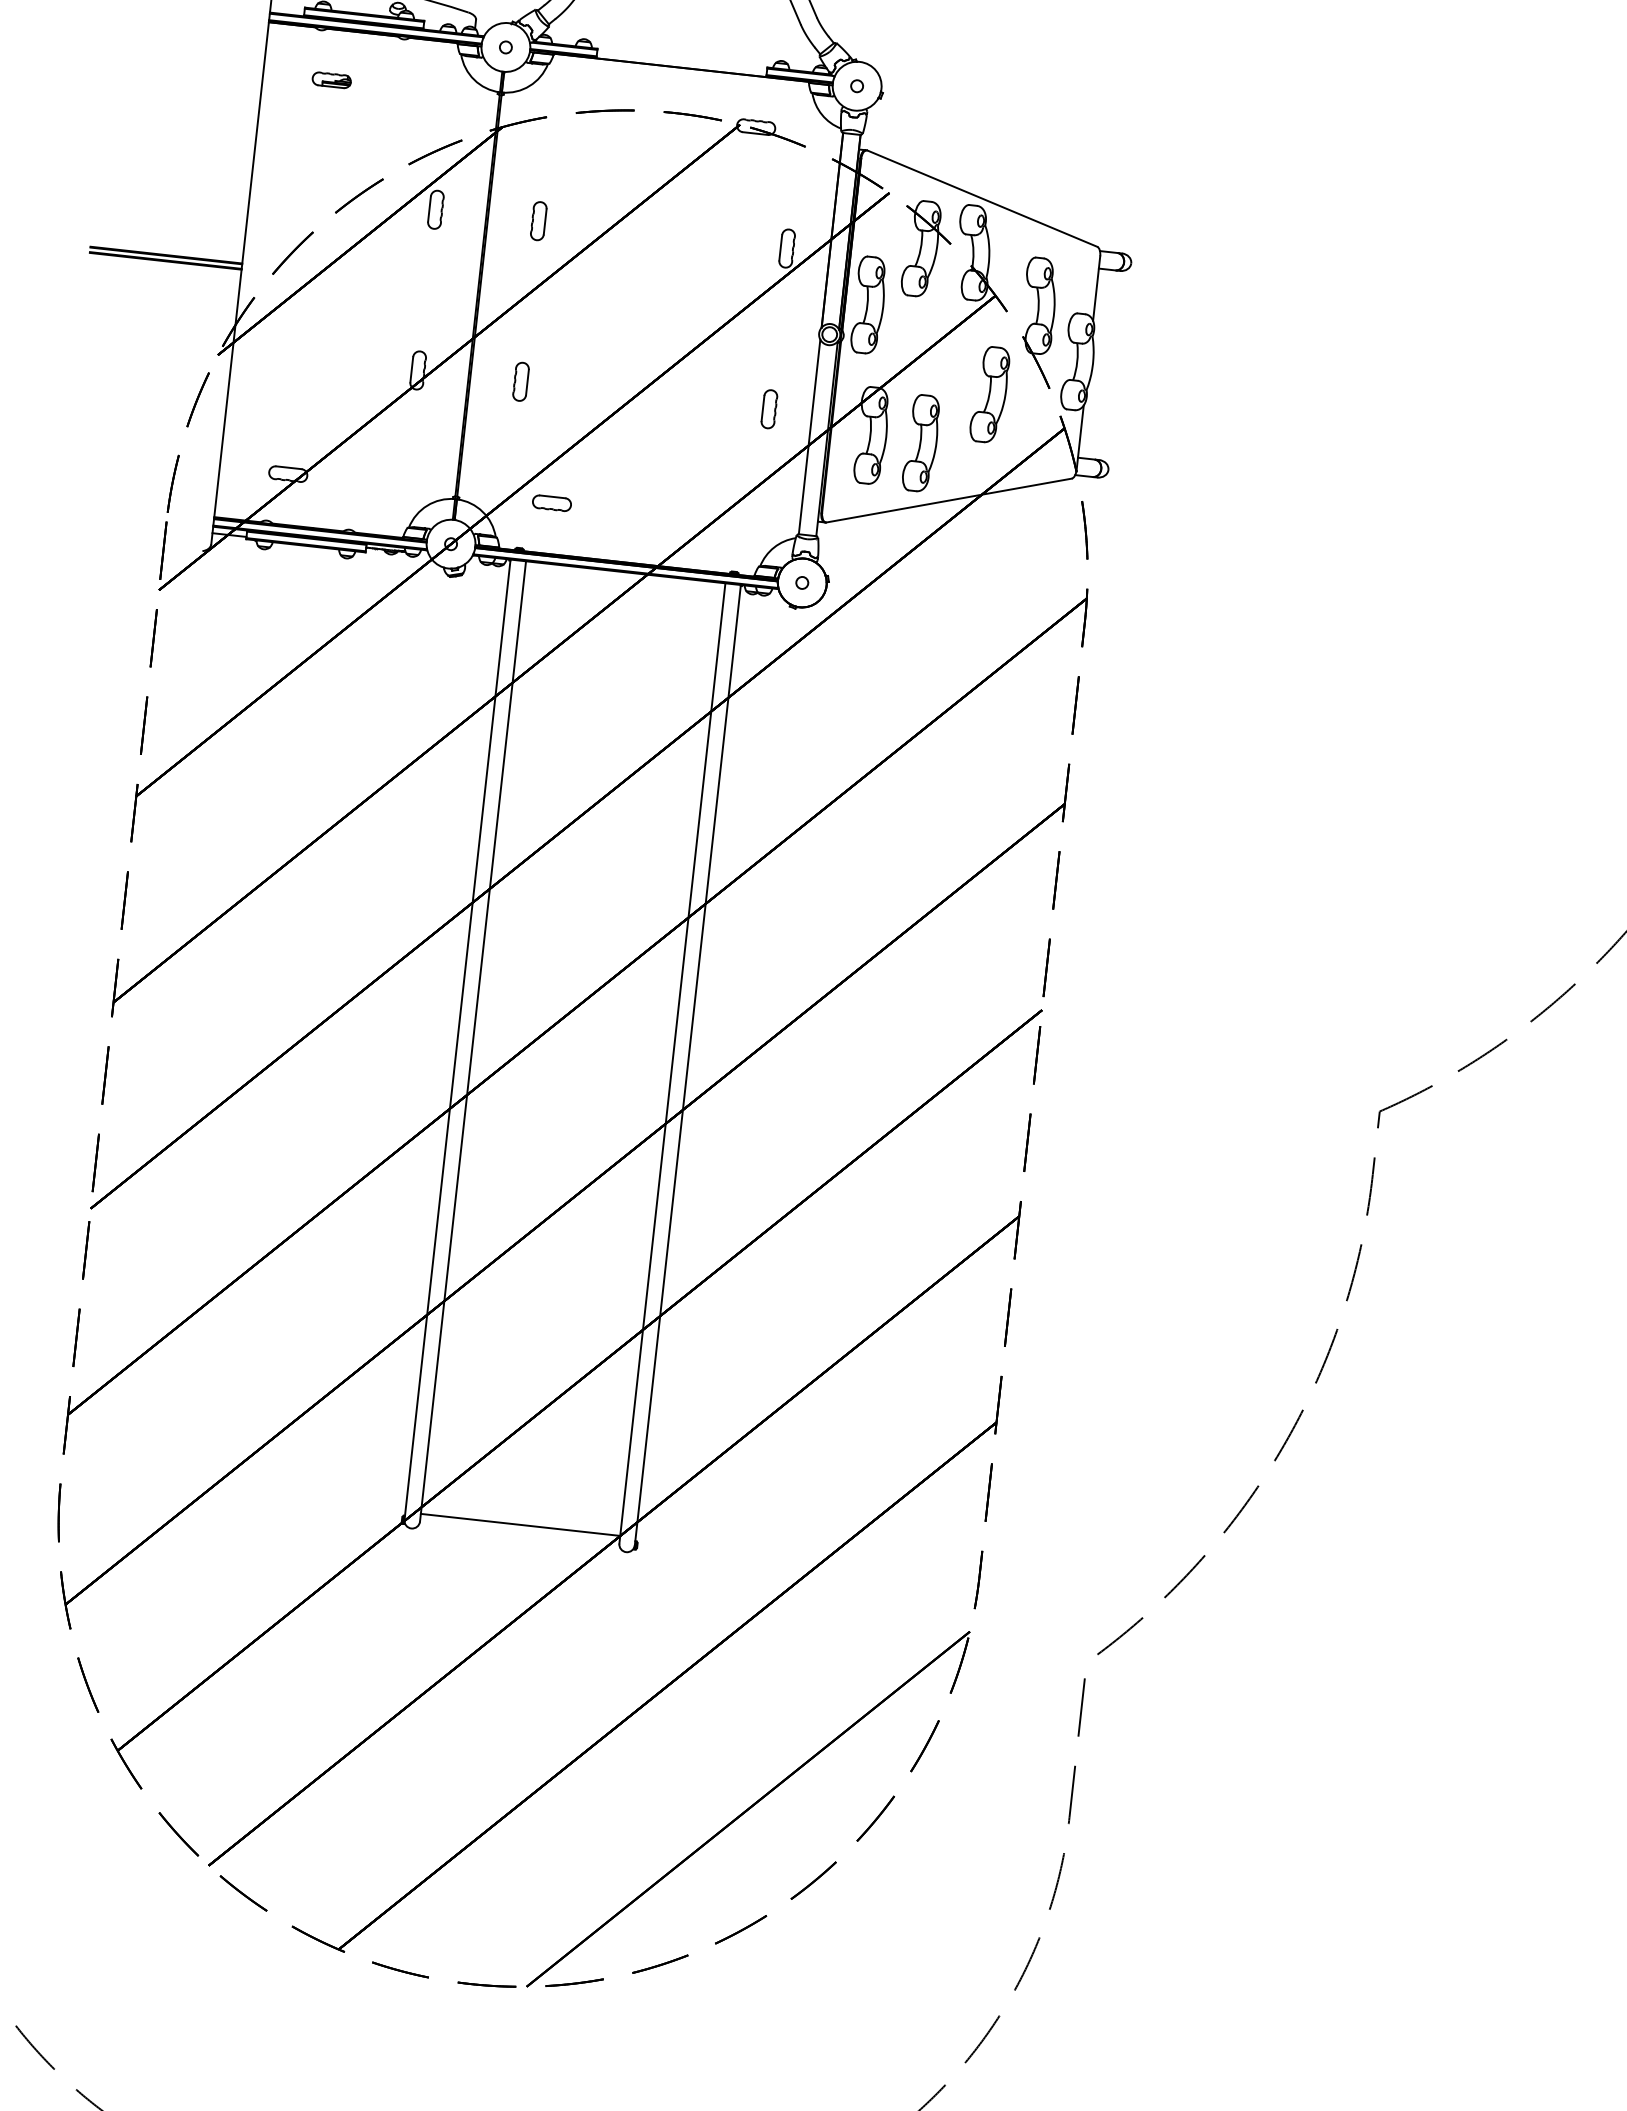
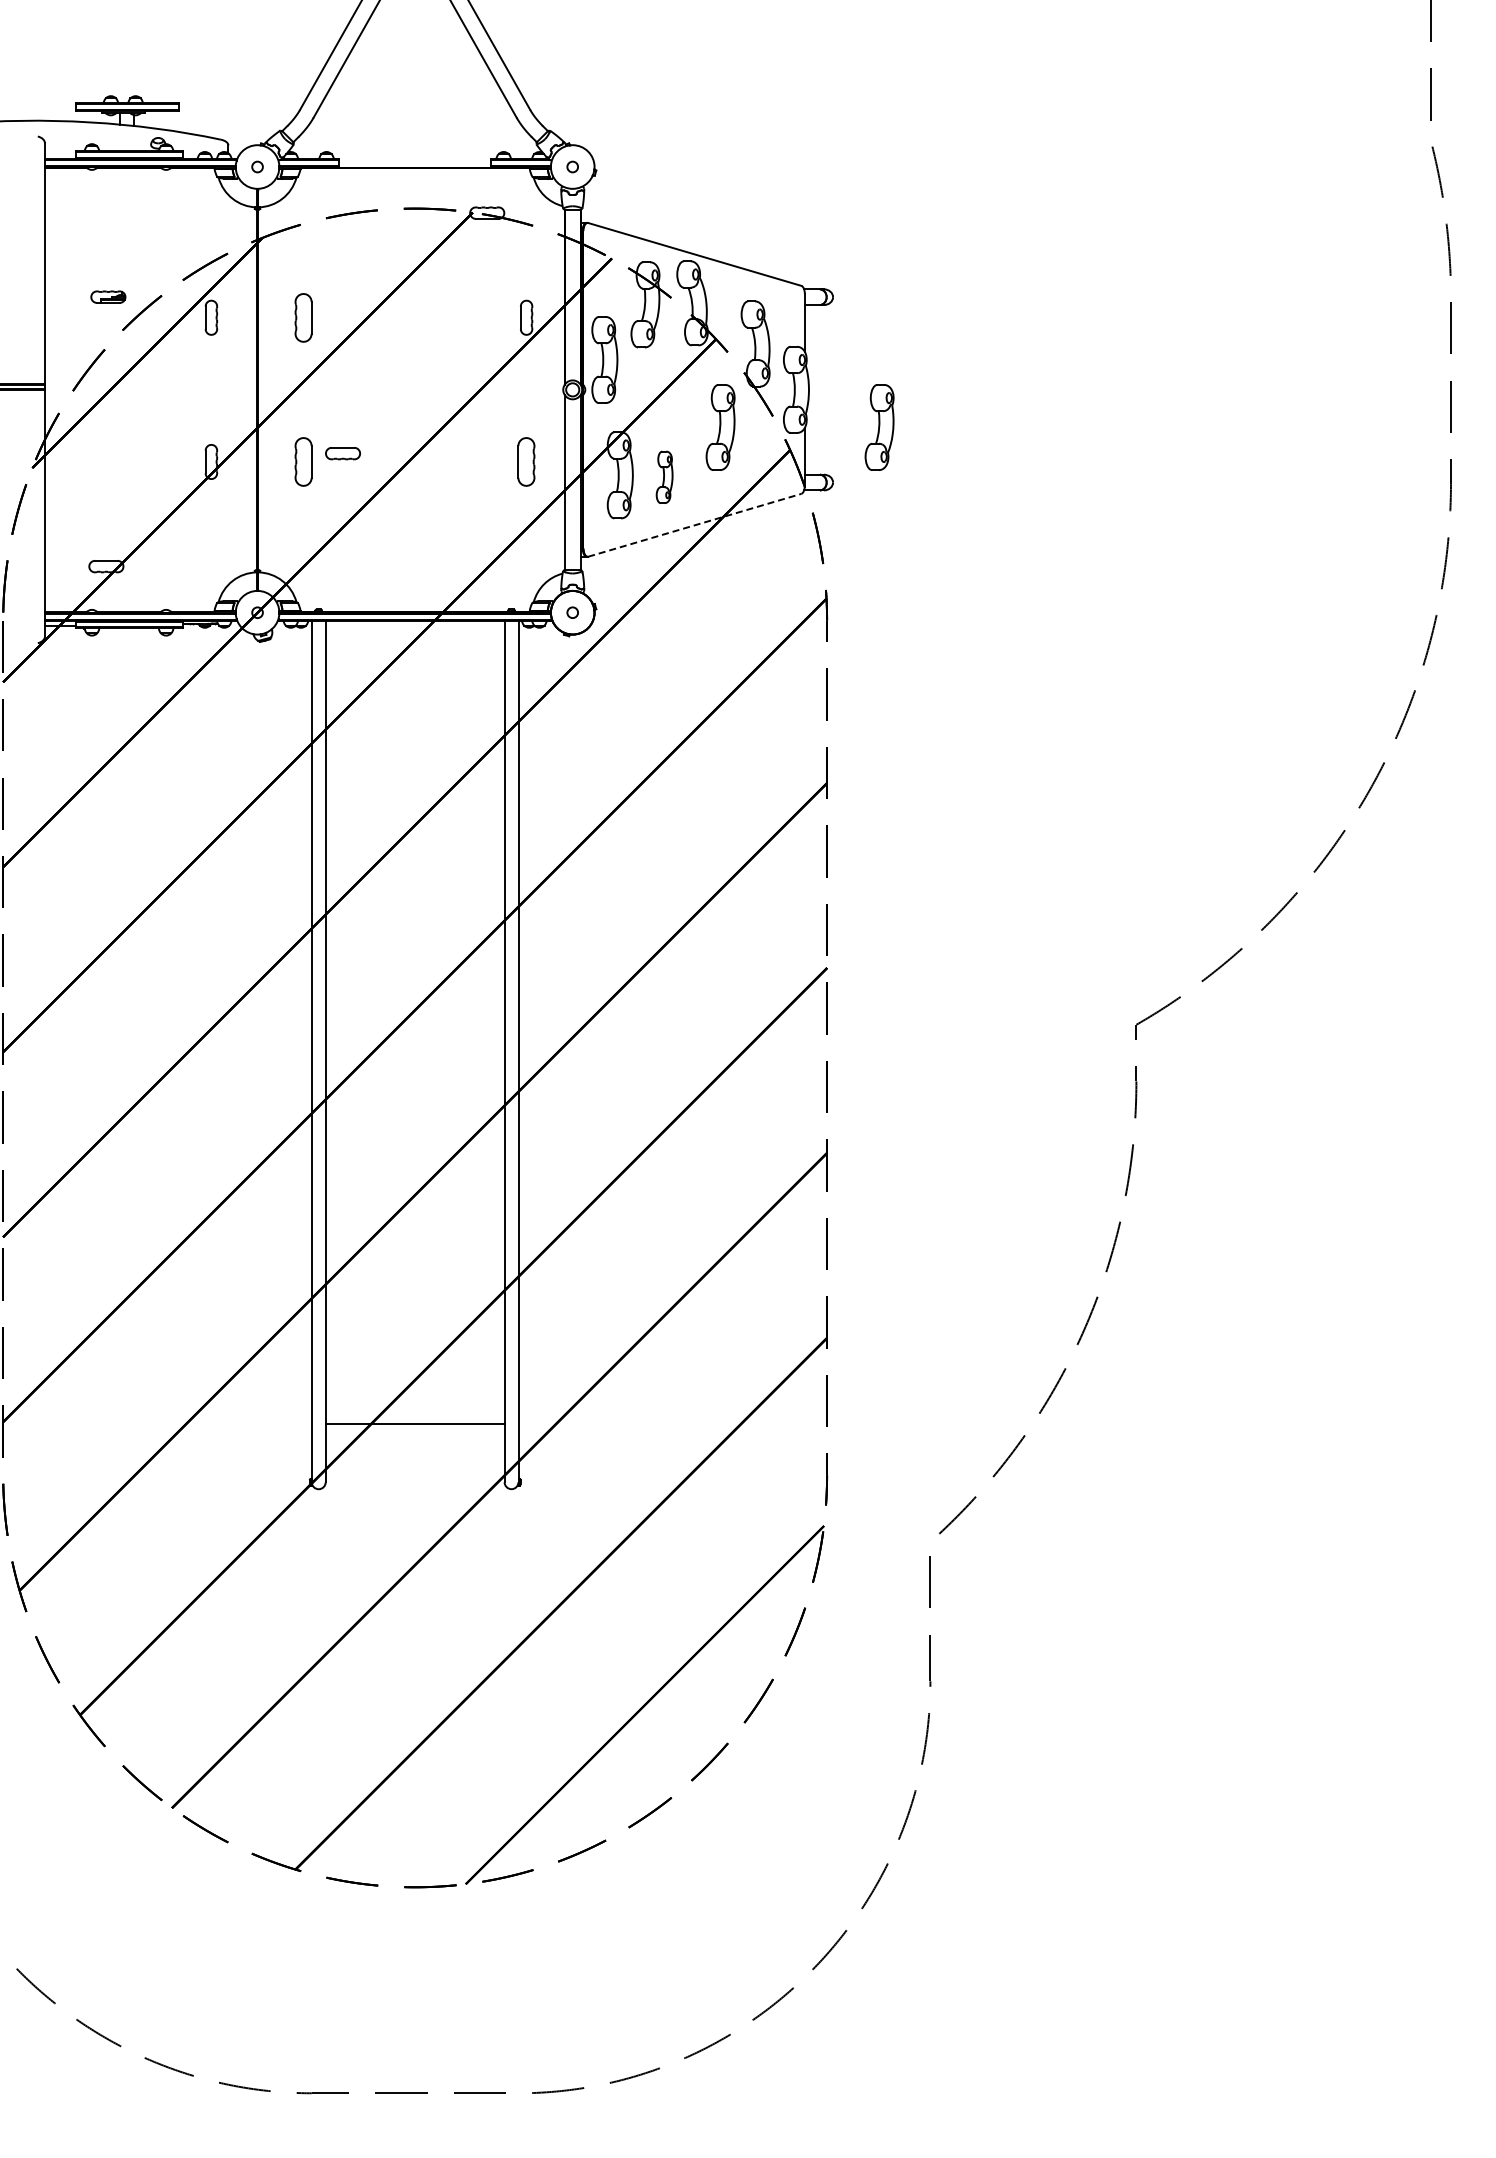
part: (331, 79) -> (108, 296), moved
part: (538, 220) -> (303, 317), size x1.4
part: (520, 381) -> (303, 461), size x1.4
part: (769, 408) -> (526, 461), size x1.4
part: (1166, 414) -> (879, 427), added
part: (921, 443) -> (664, 477), size x0.6
line: (949, 500) -> (695, 525), solid -> dashed
part: (551, 503) -> (342, 453), moved
line: (519, 1524) -> (414, 1424), moved

